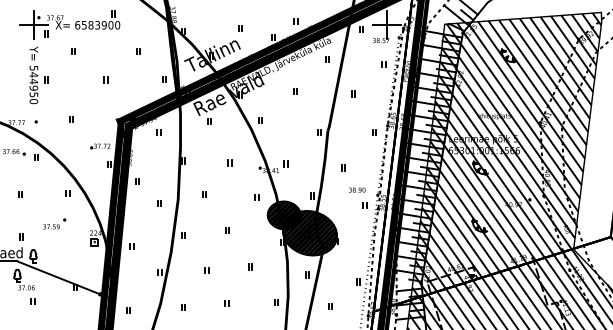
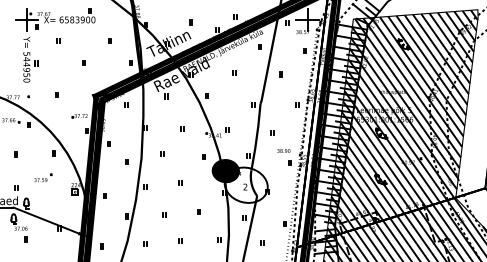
hatch: (309, 233) -> (245, 185), removed

